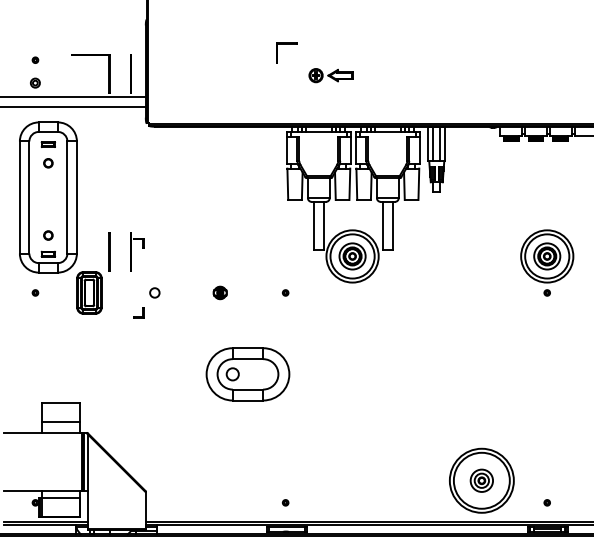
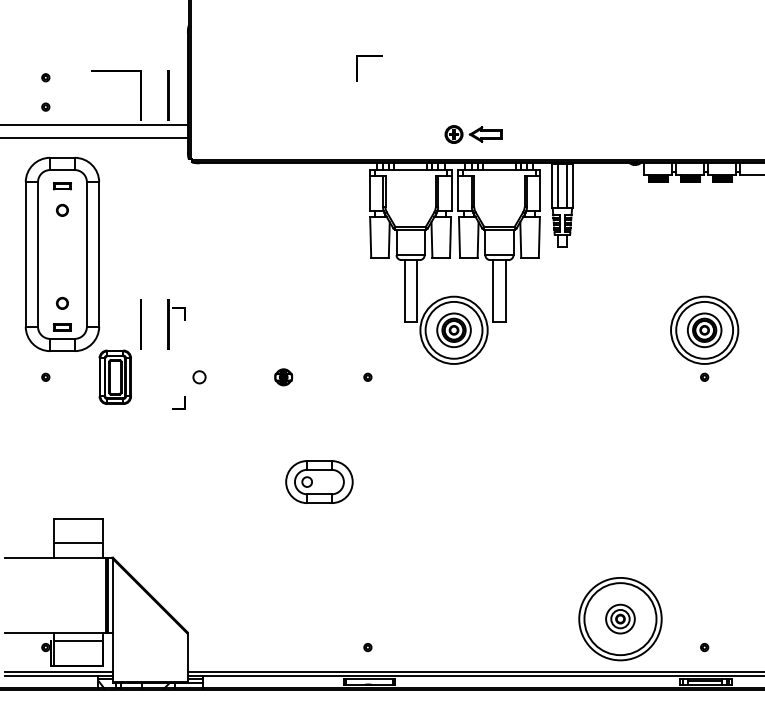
part: (331, 75) -> (473, 134), moved
part: (35, 82) -> (45, 106), size x0.62
part: (248, 373) -> (319, 481), size x0.62

